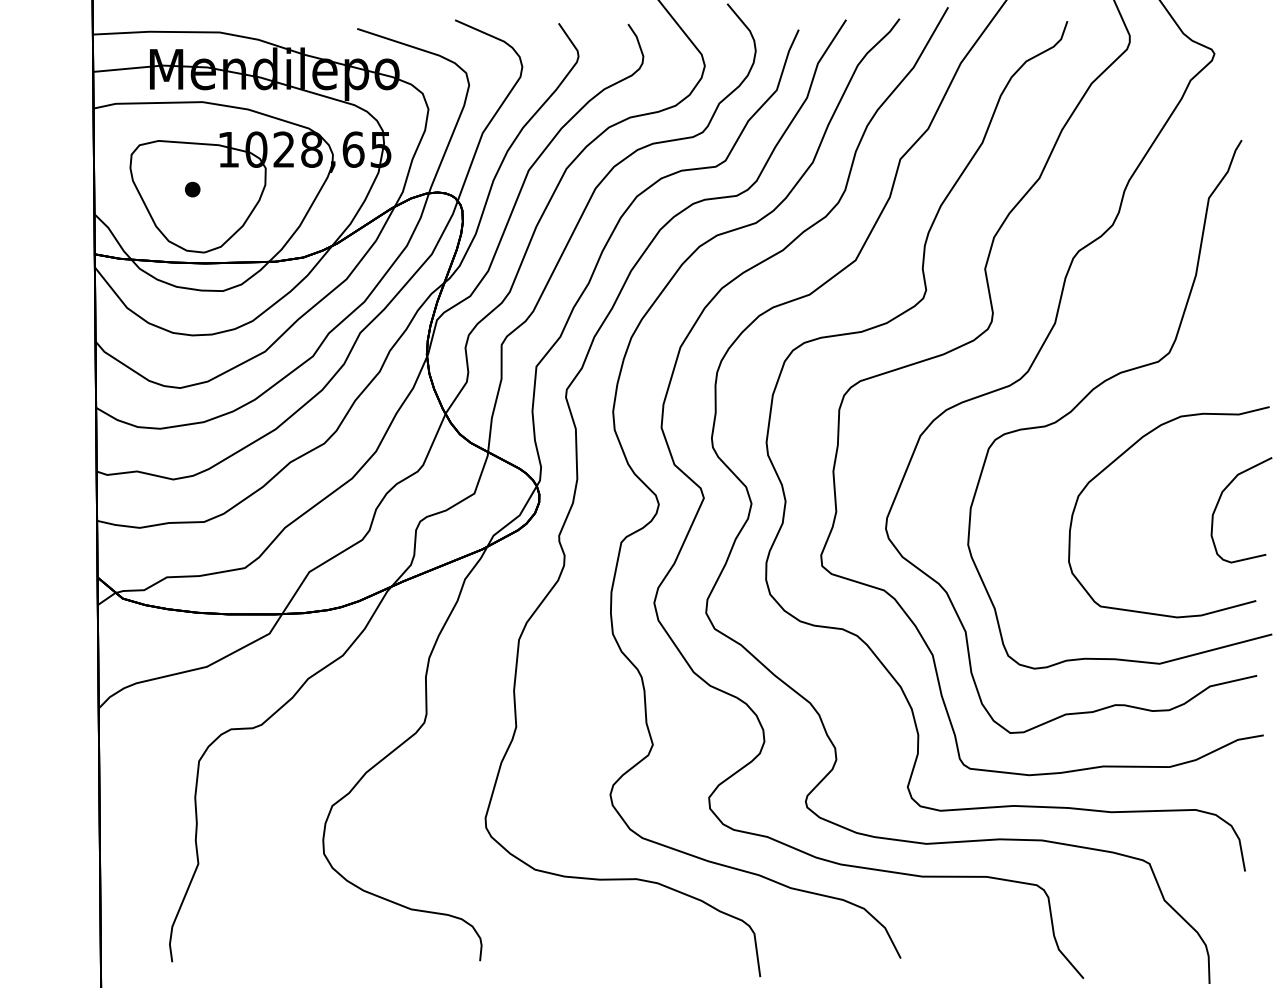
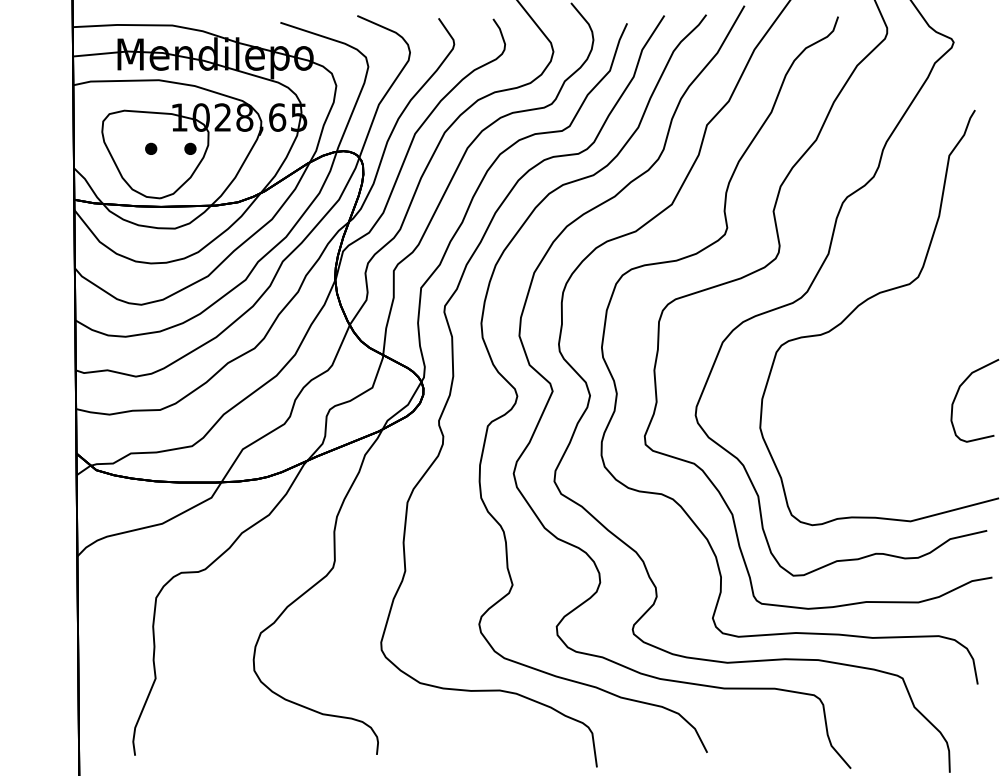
part: (242, 189) -> (190, 148), added
curve: (1120, 457) -> (879, 359), removed

